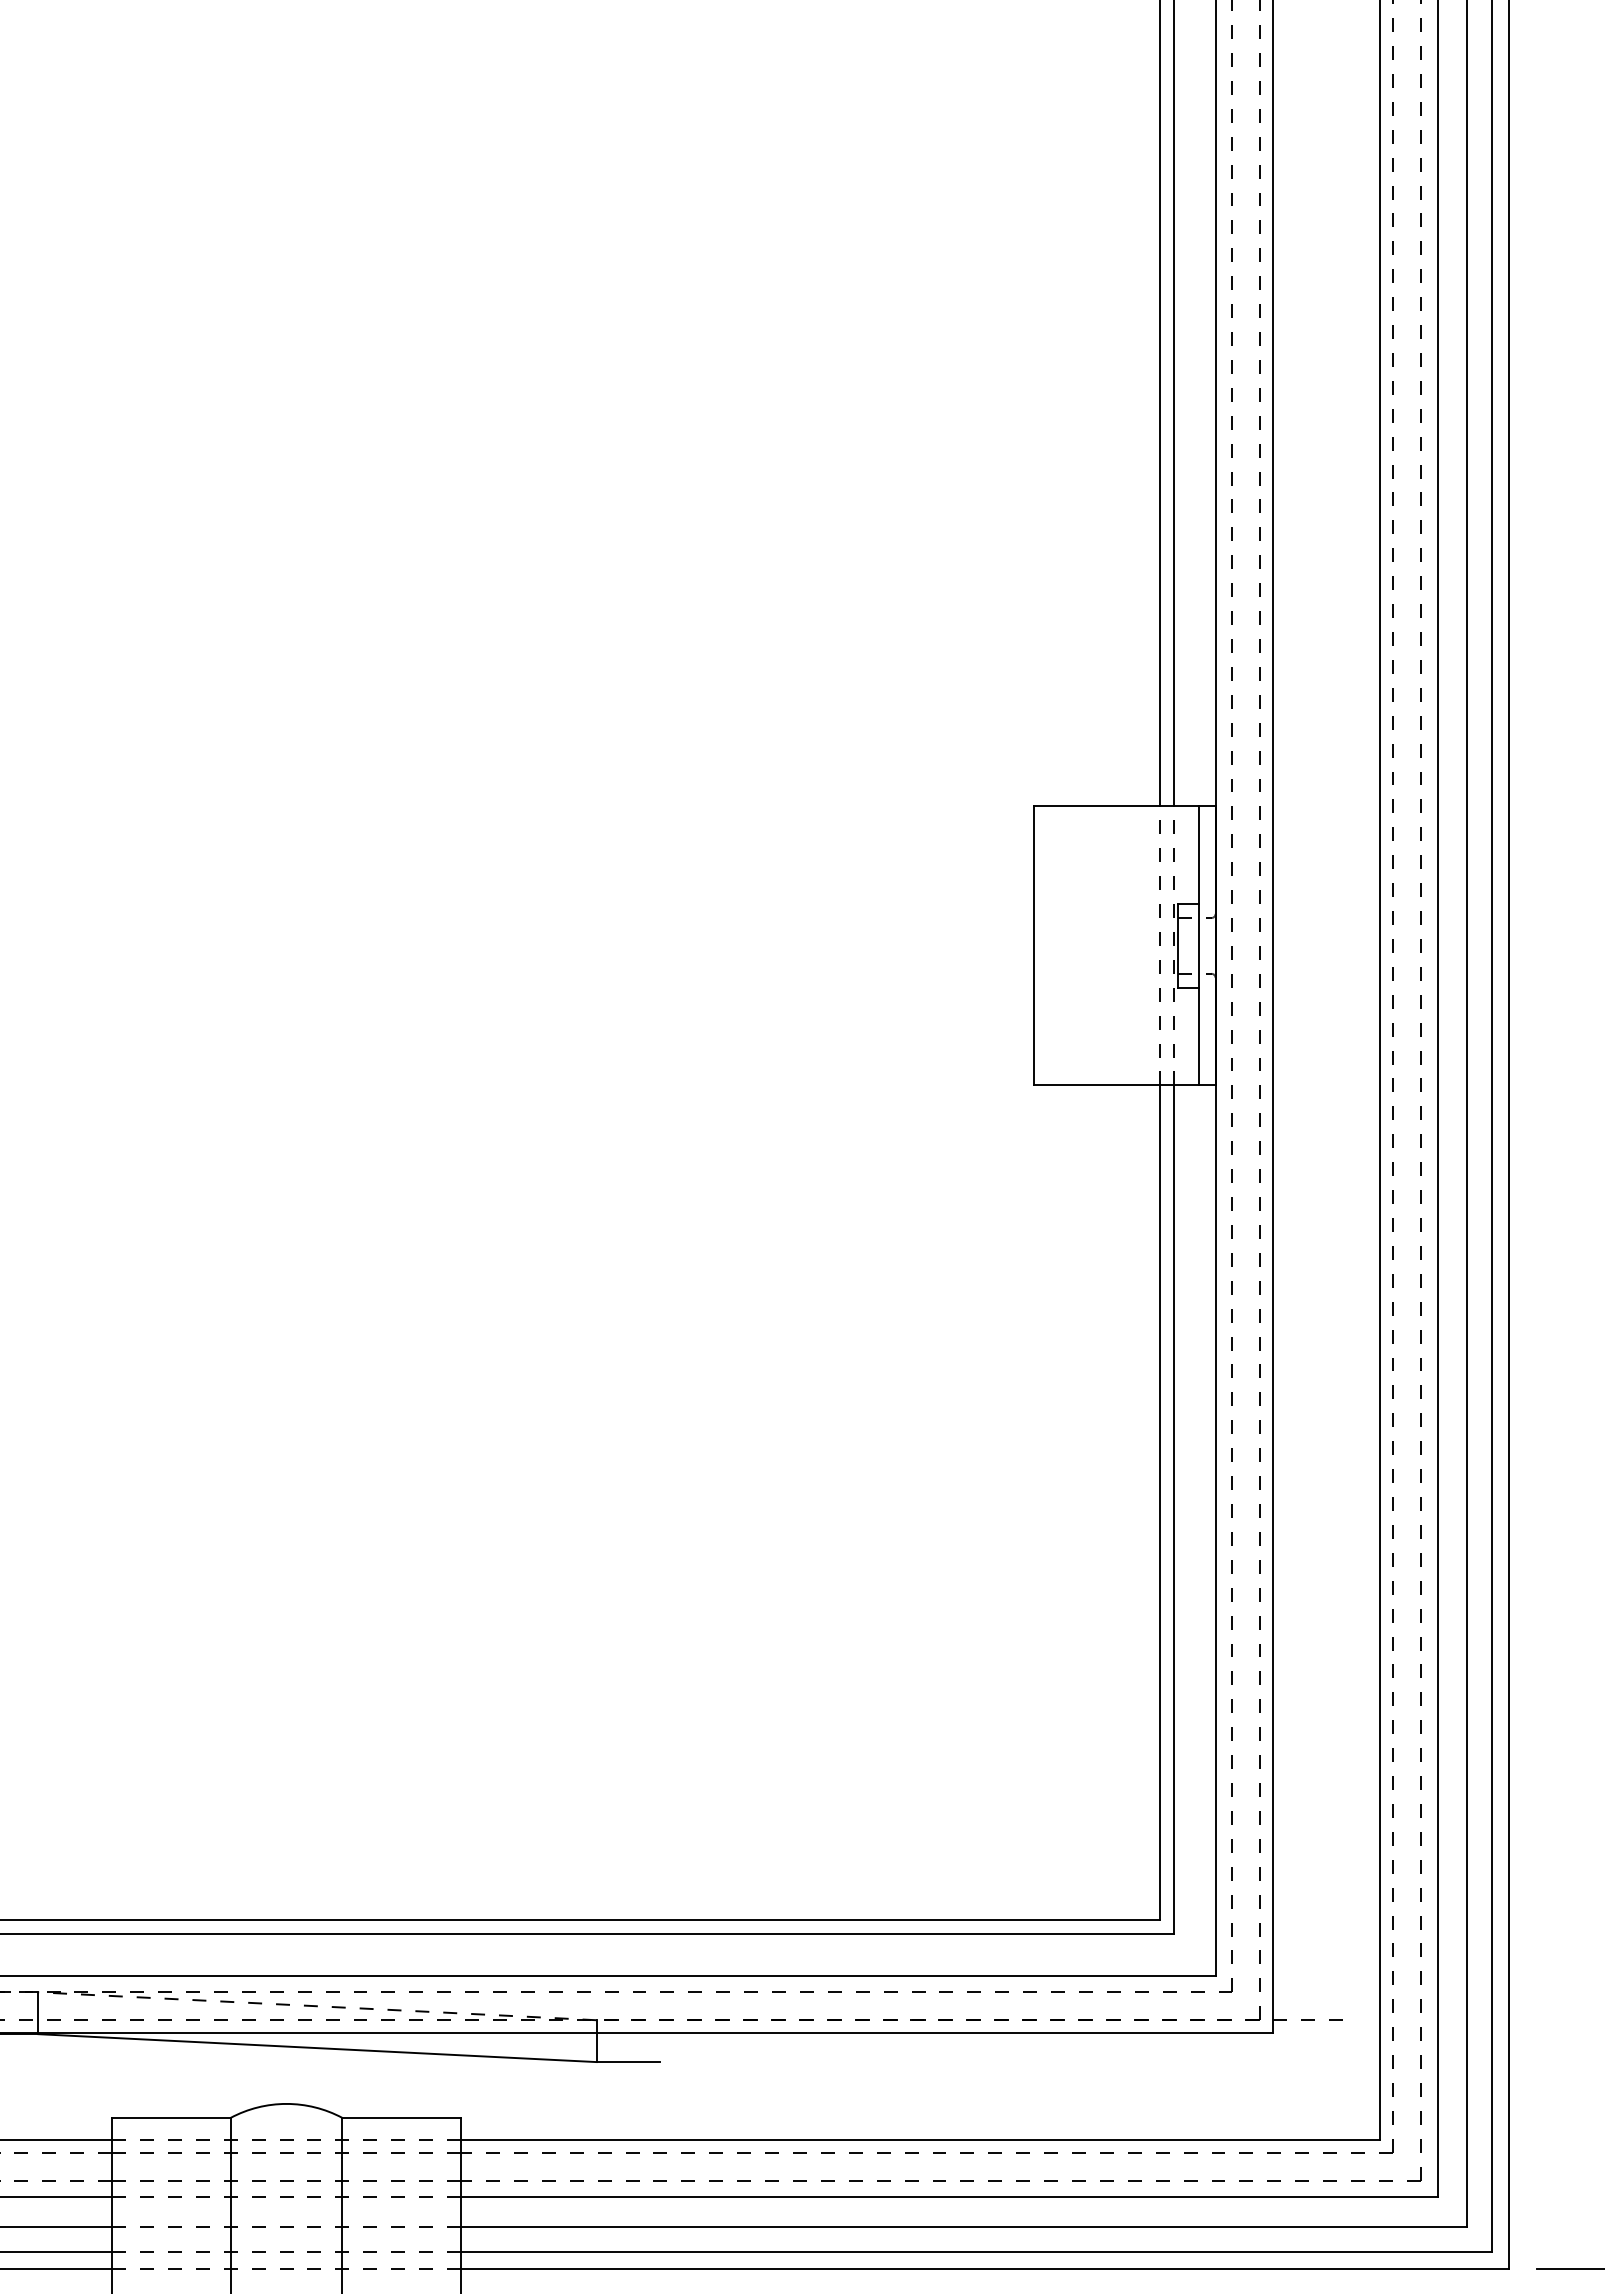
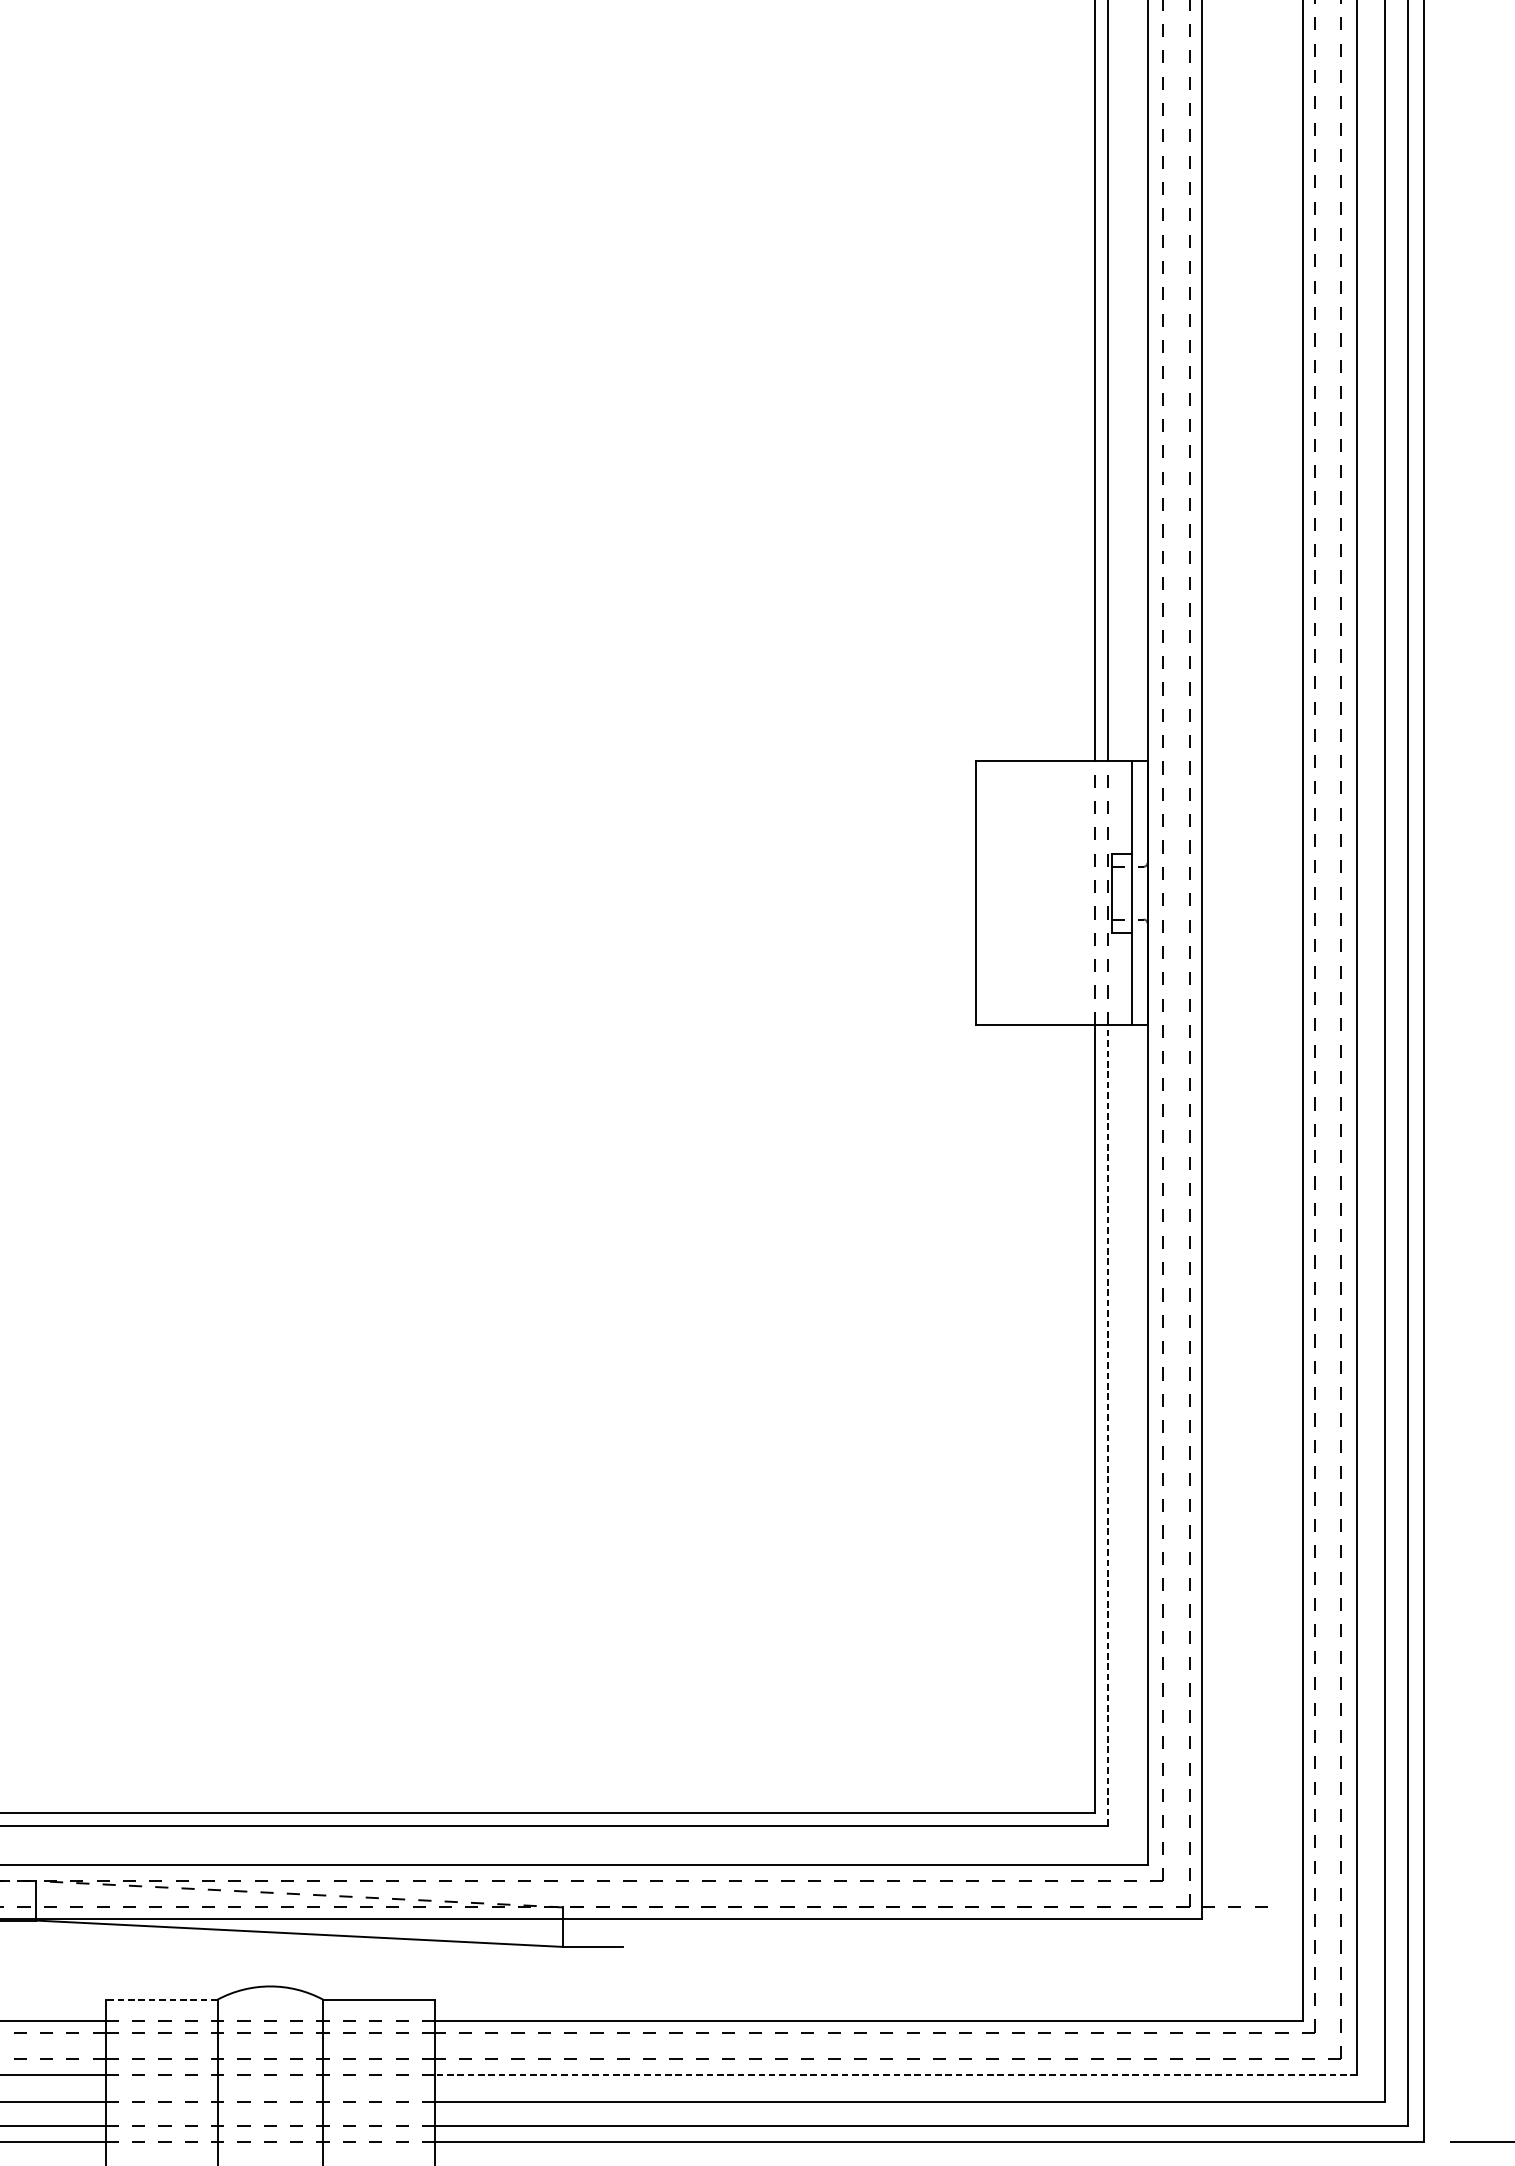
line: (1173, 1509) -> (1107, 1425), solid -> dashed
line: (170, 2117) -> (160, 1999), solid -> dashed
line: (948, 2197) -> (895, 2074), solid -> dashed

